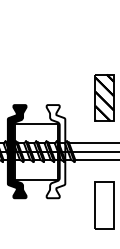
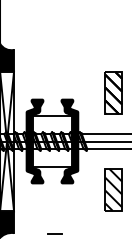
fill: (55, 151) -> (69, 141), added
hatch: (104, 204) -> (113, 189), added

